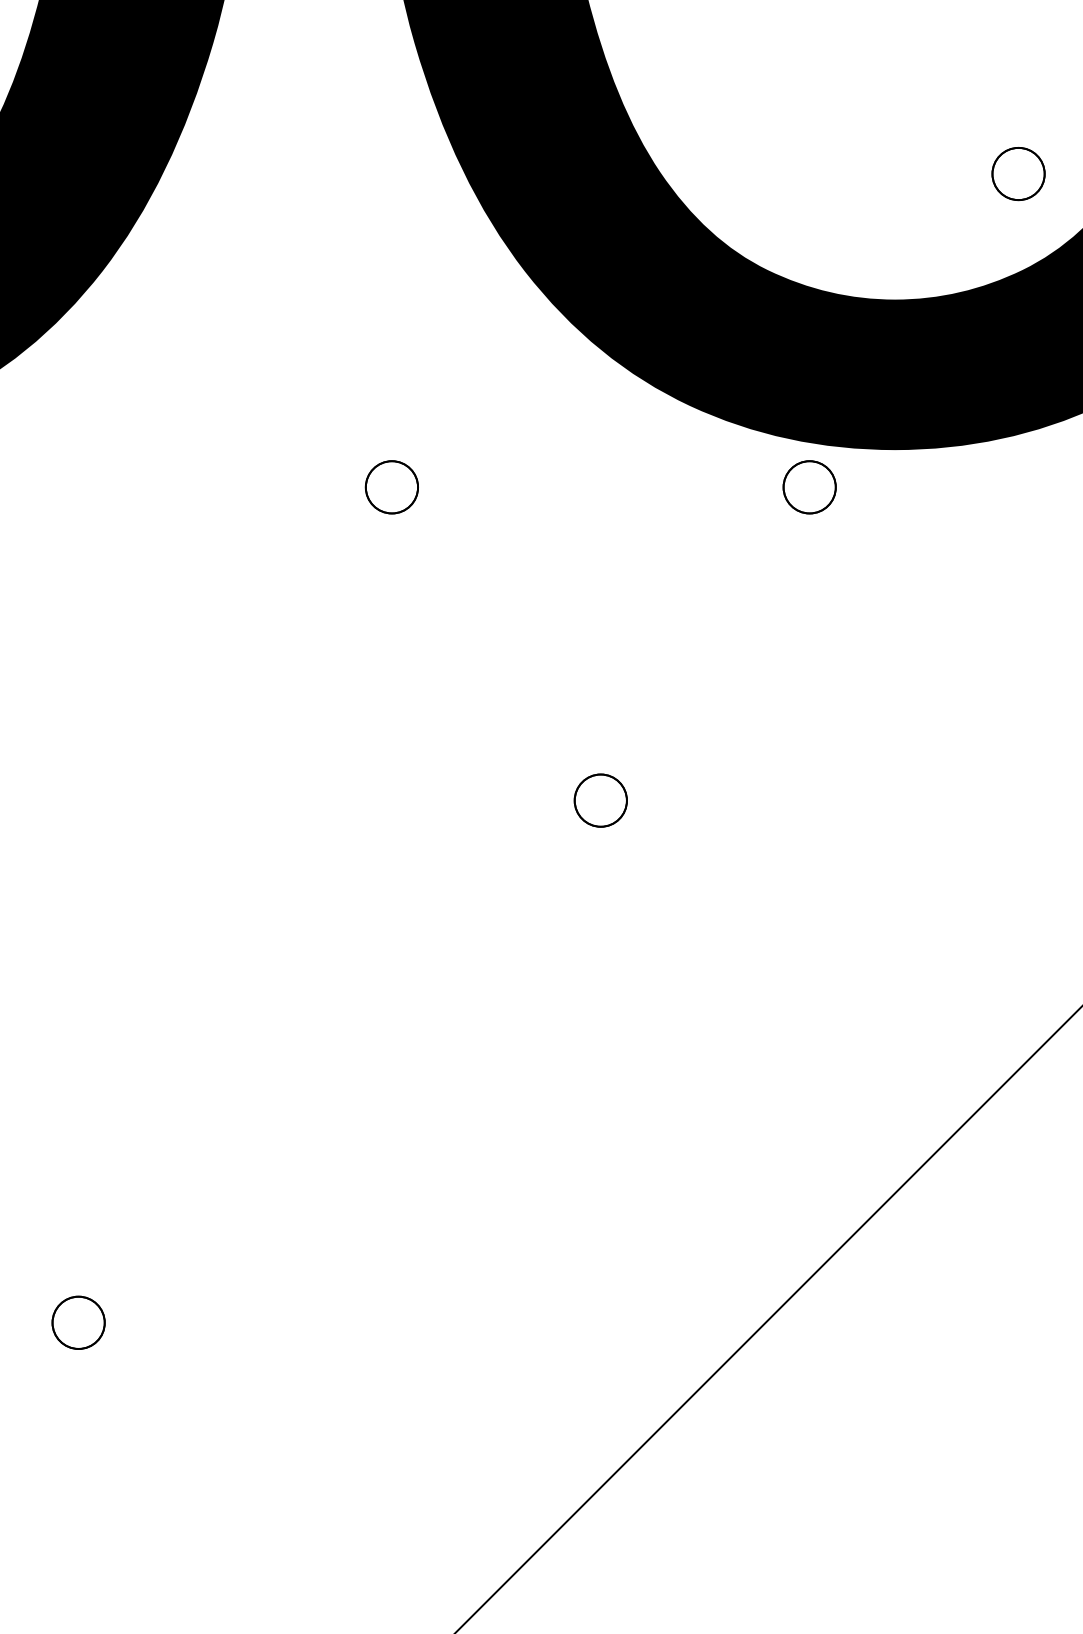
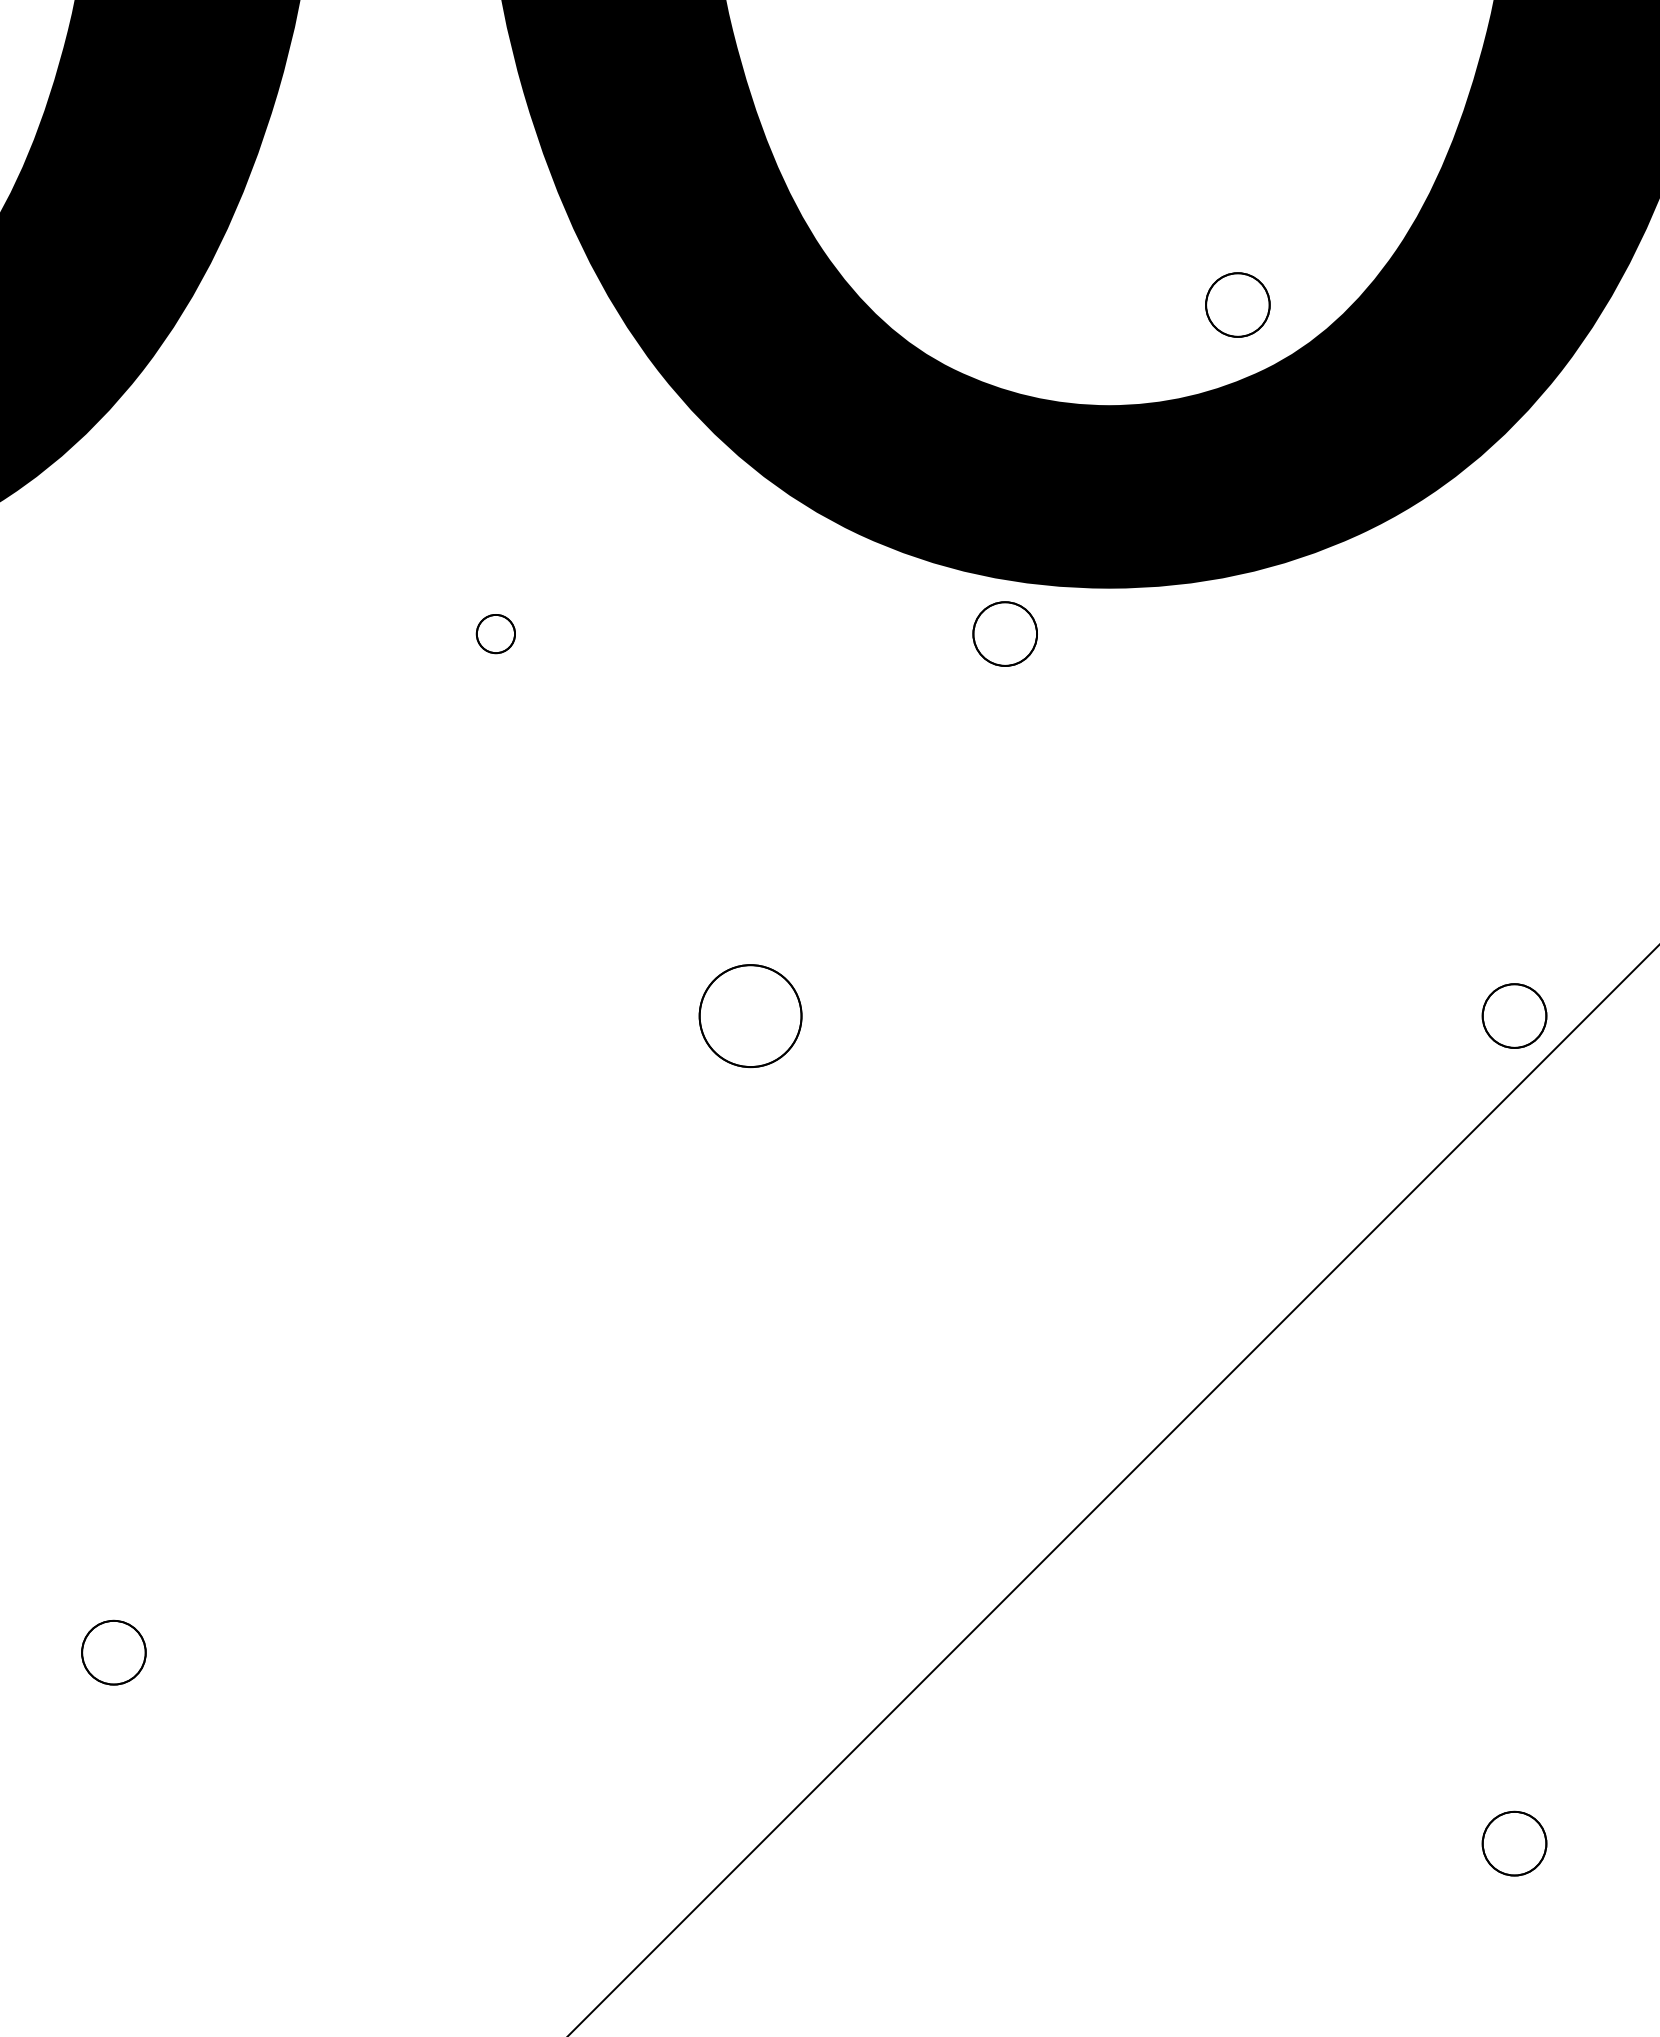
part: (1018, 173) -> (1237, 304), moved
part: (391, 486) -> (495, 633), size x0.6
part: (600, 800) -> (750, 1015), size x1.6

